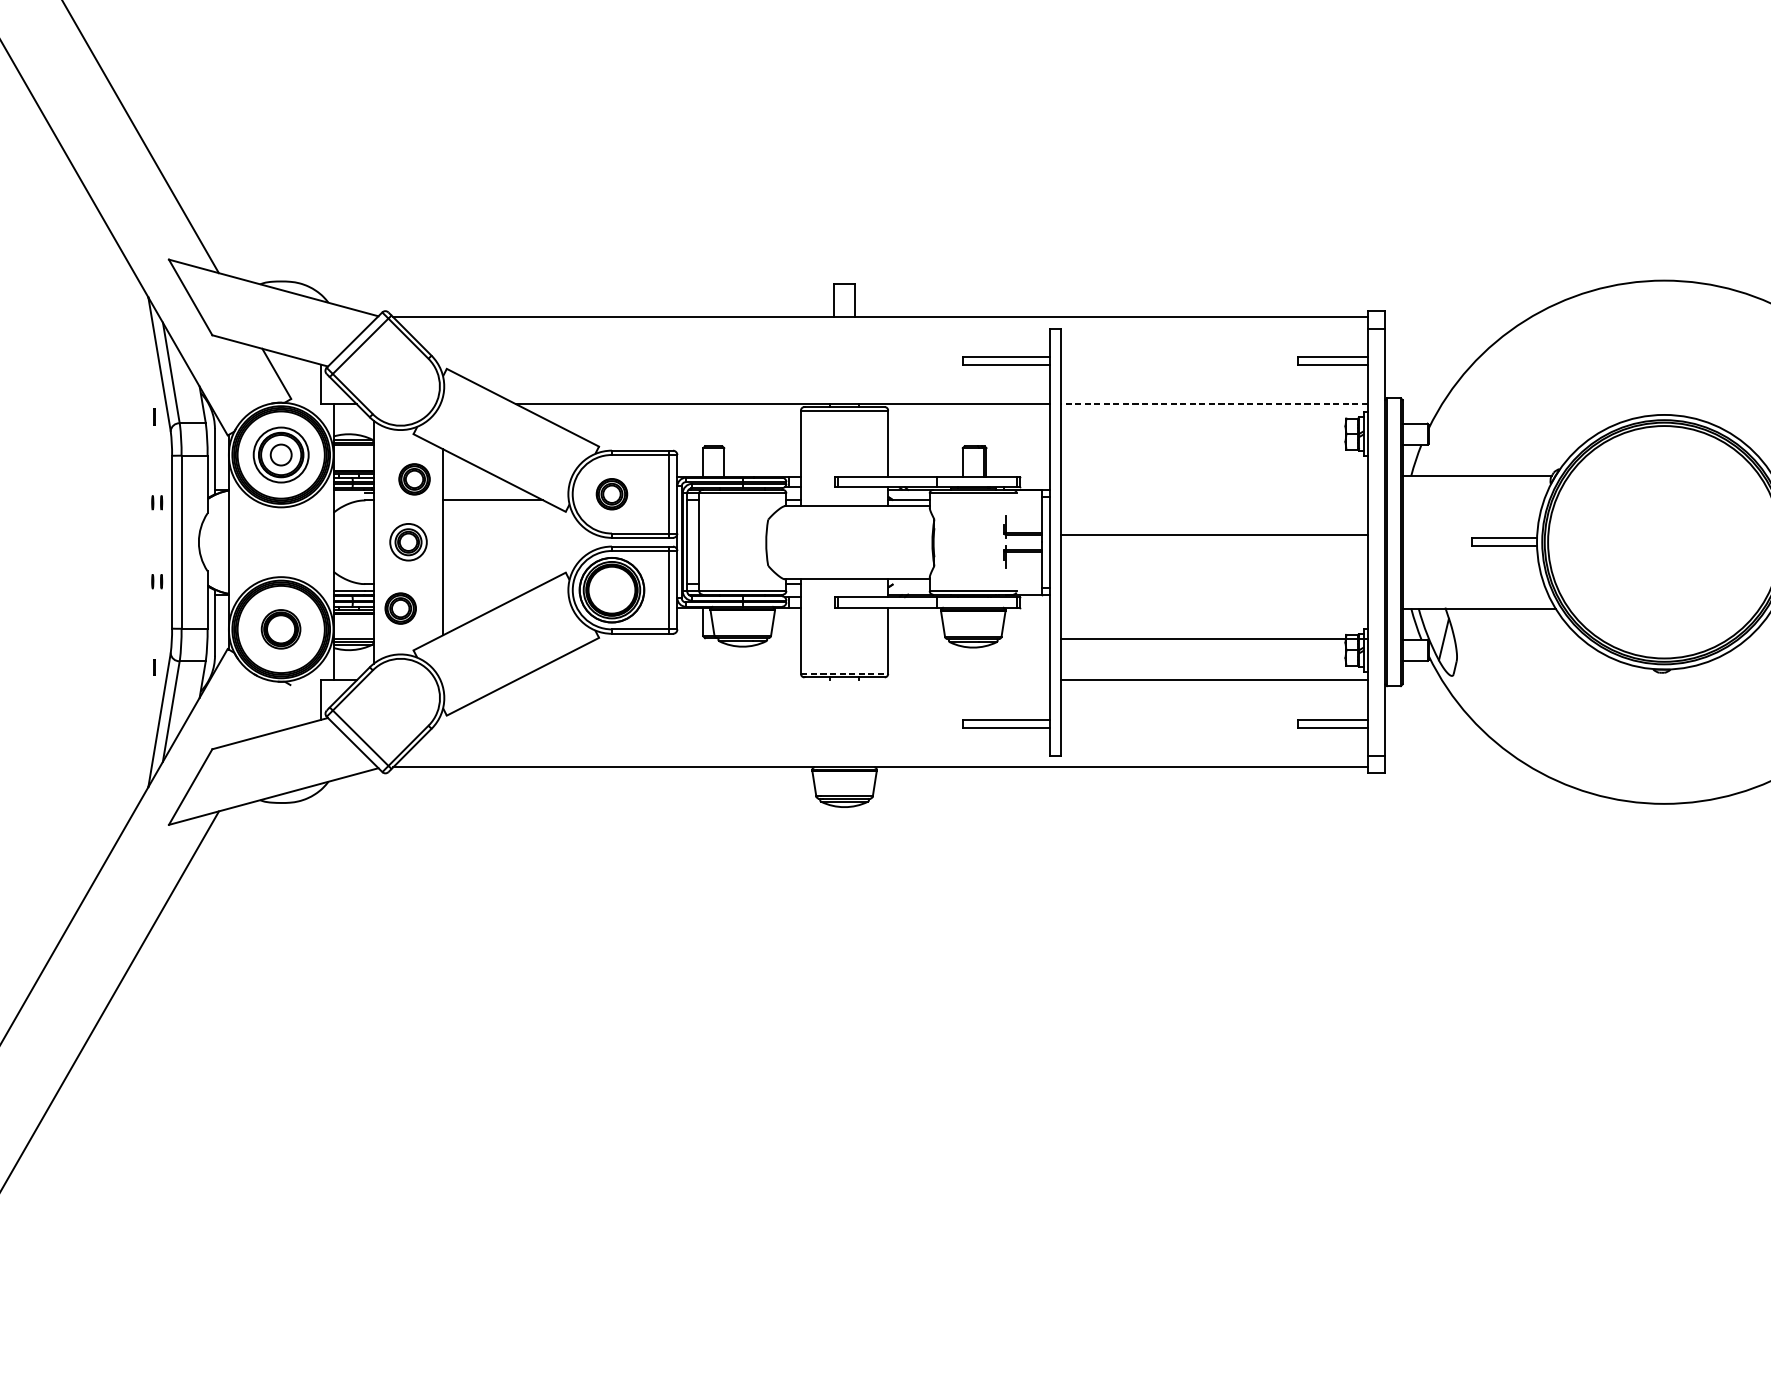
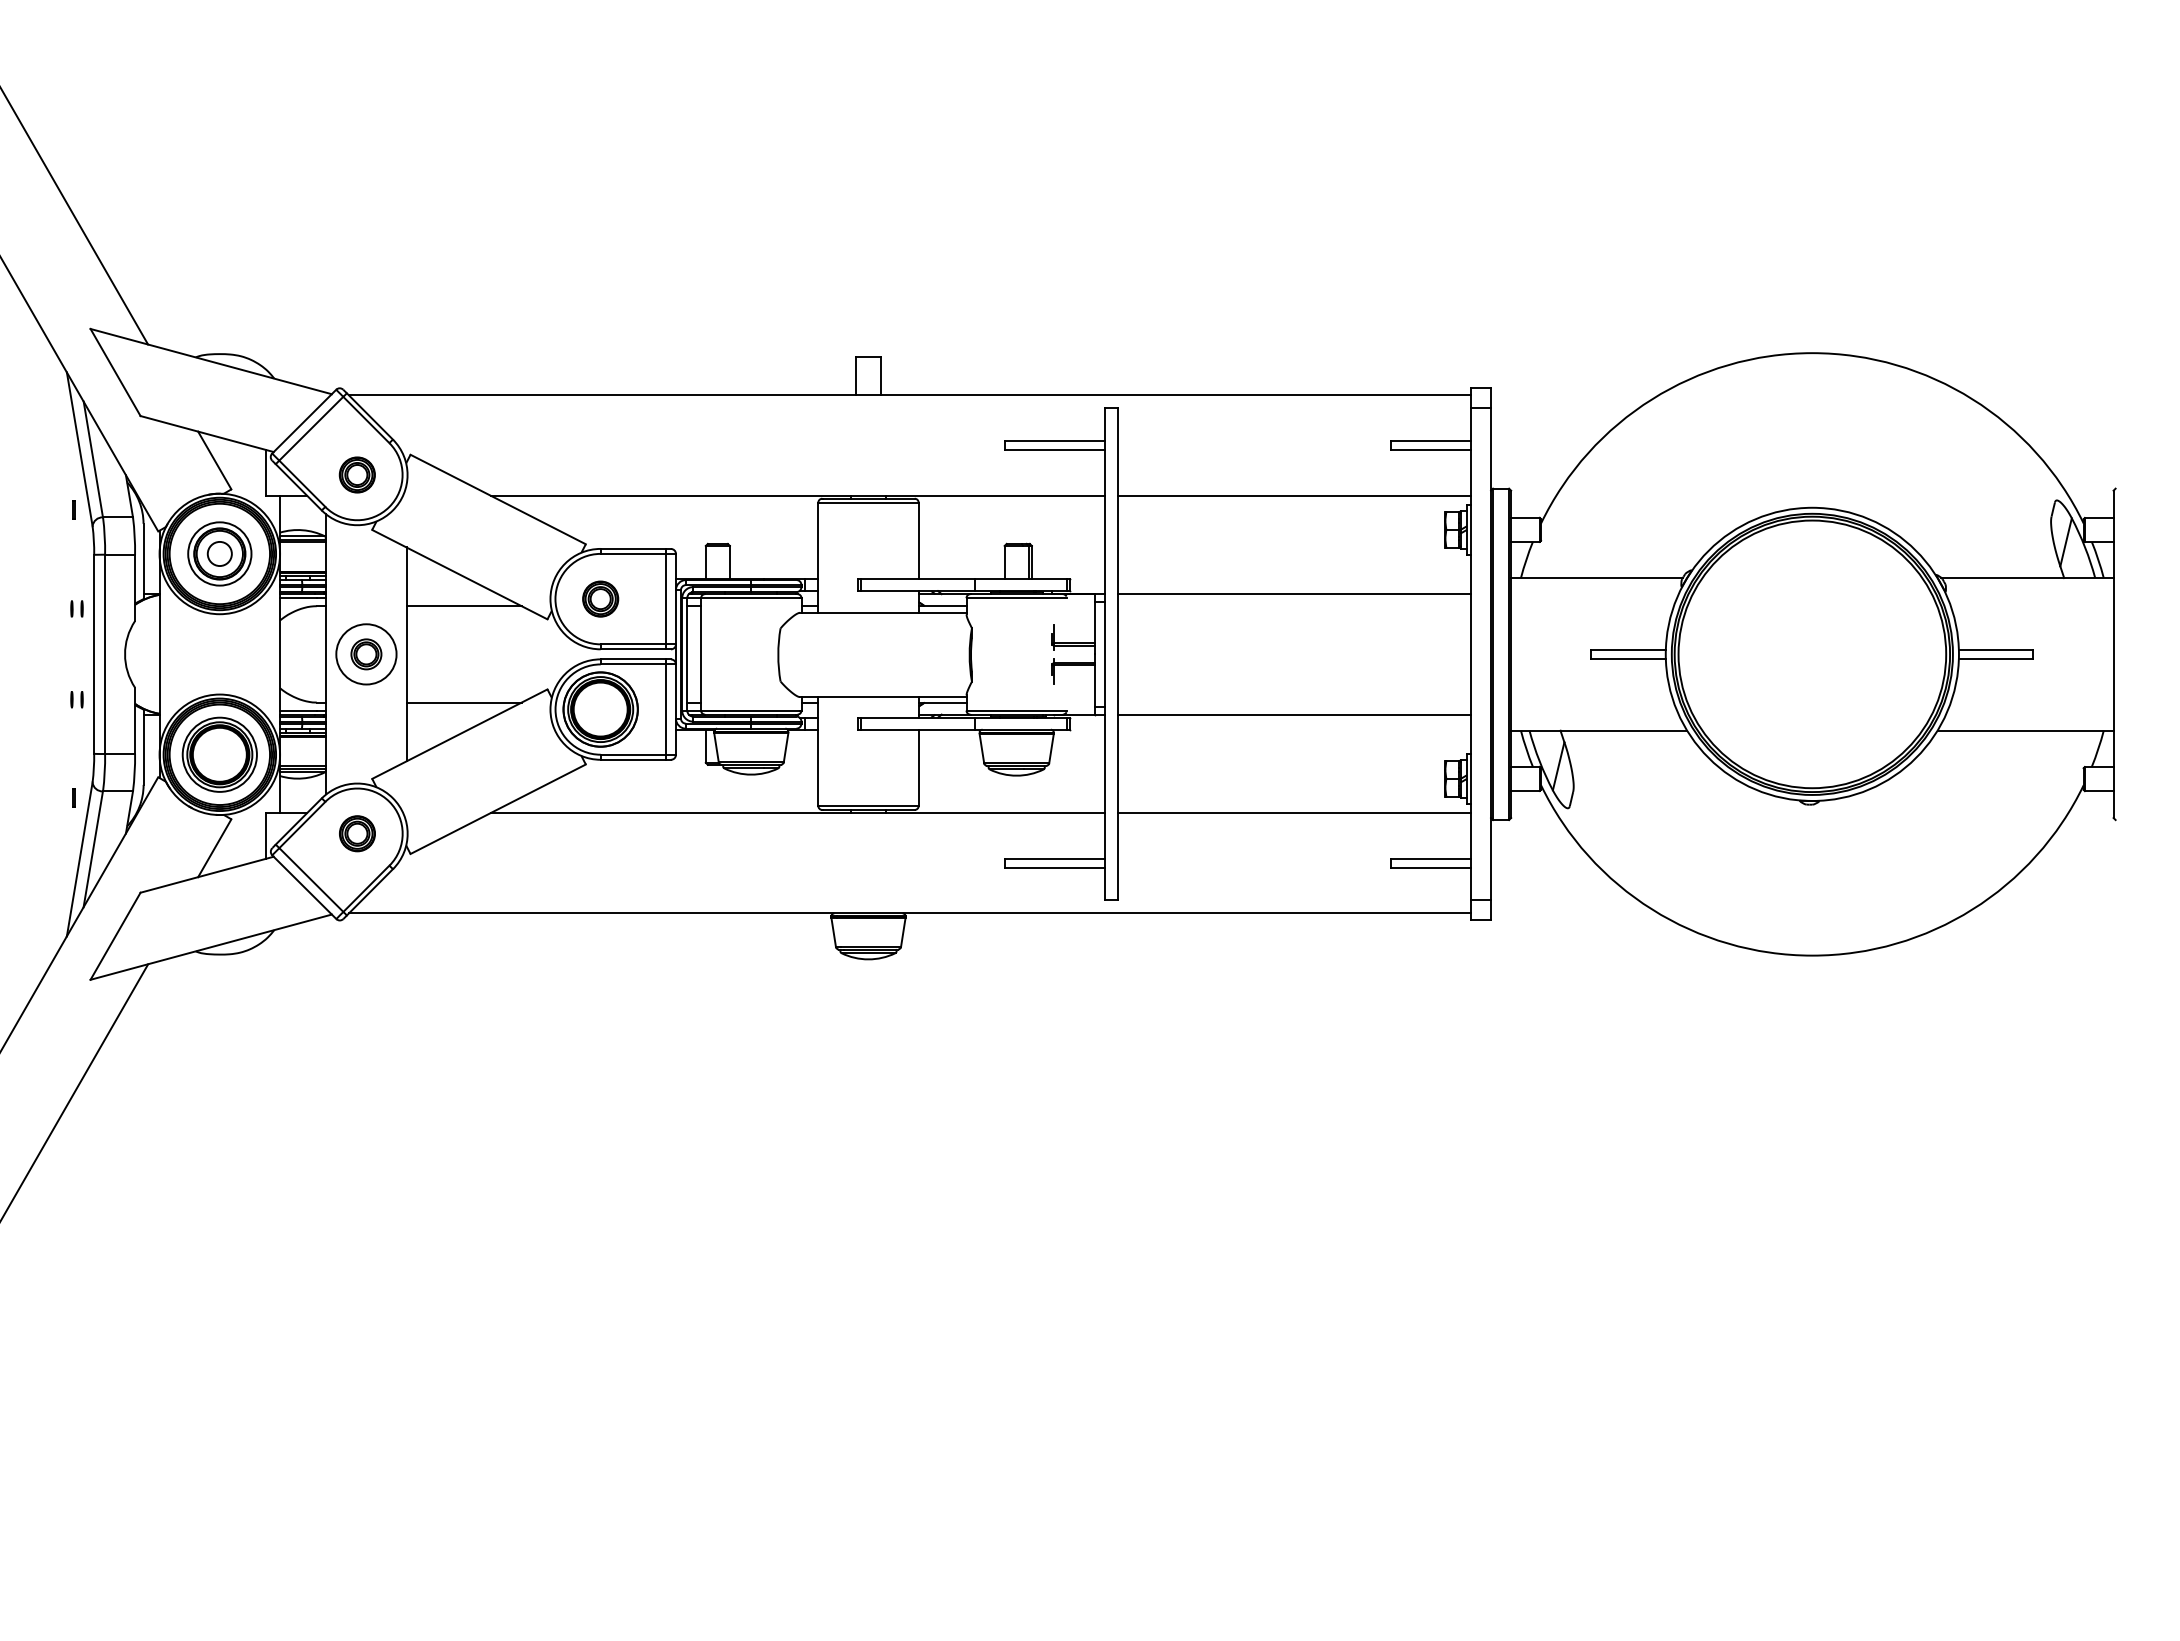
line: (1214, 404) -> (1294, 495), dashed -> solid
part: (413, 478) -> (356, 474), moved
line: (349, 493) -> (298, 598), added
line: (1213, 535) -> (1293, 594), moved
circle: (408, 542) -> (366, 654), size x1.43
line: (492, 584) -> (463, 702), added
line: (908, 584) -> (942, 702), added
part: (400, 608) -> (357, 833), moved
part: (280, 629) -> (219, 754), size x1.67
line: (1213, 638) -> (1293, 714), moved
line: (845, 673) -> (869, 805), dashed -> solid
line: (782, 680) -> (797, 813), added
line: (276, 710) -> (214, 848), added

